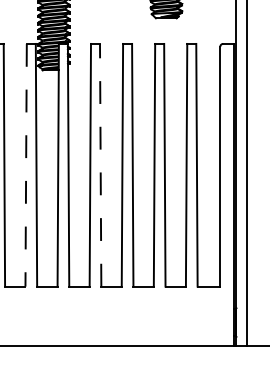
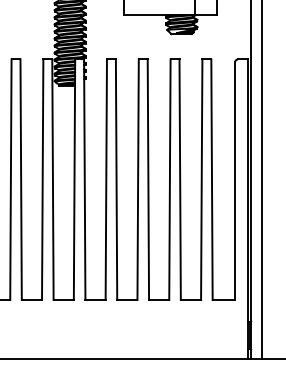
line: (100, 165) -> (116, 179), dashed -> solid
line: (25, 166) -> (42, 180), dashed -> solid

